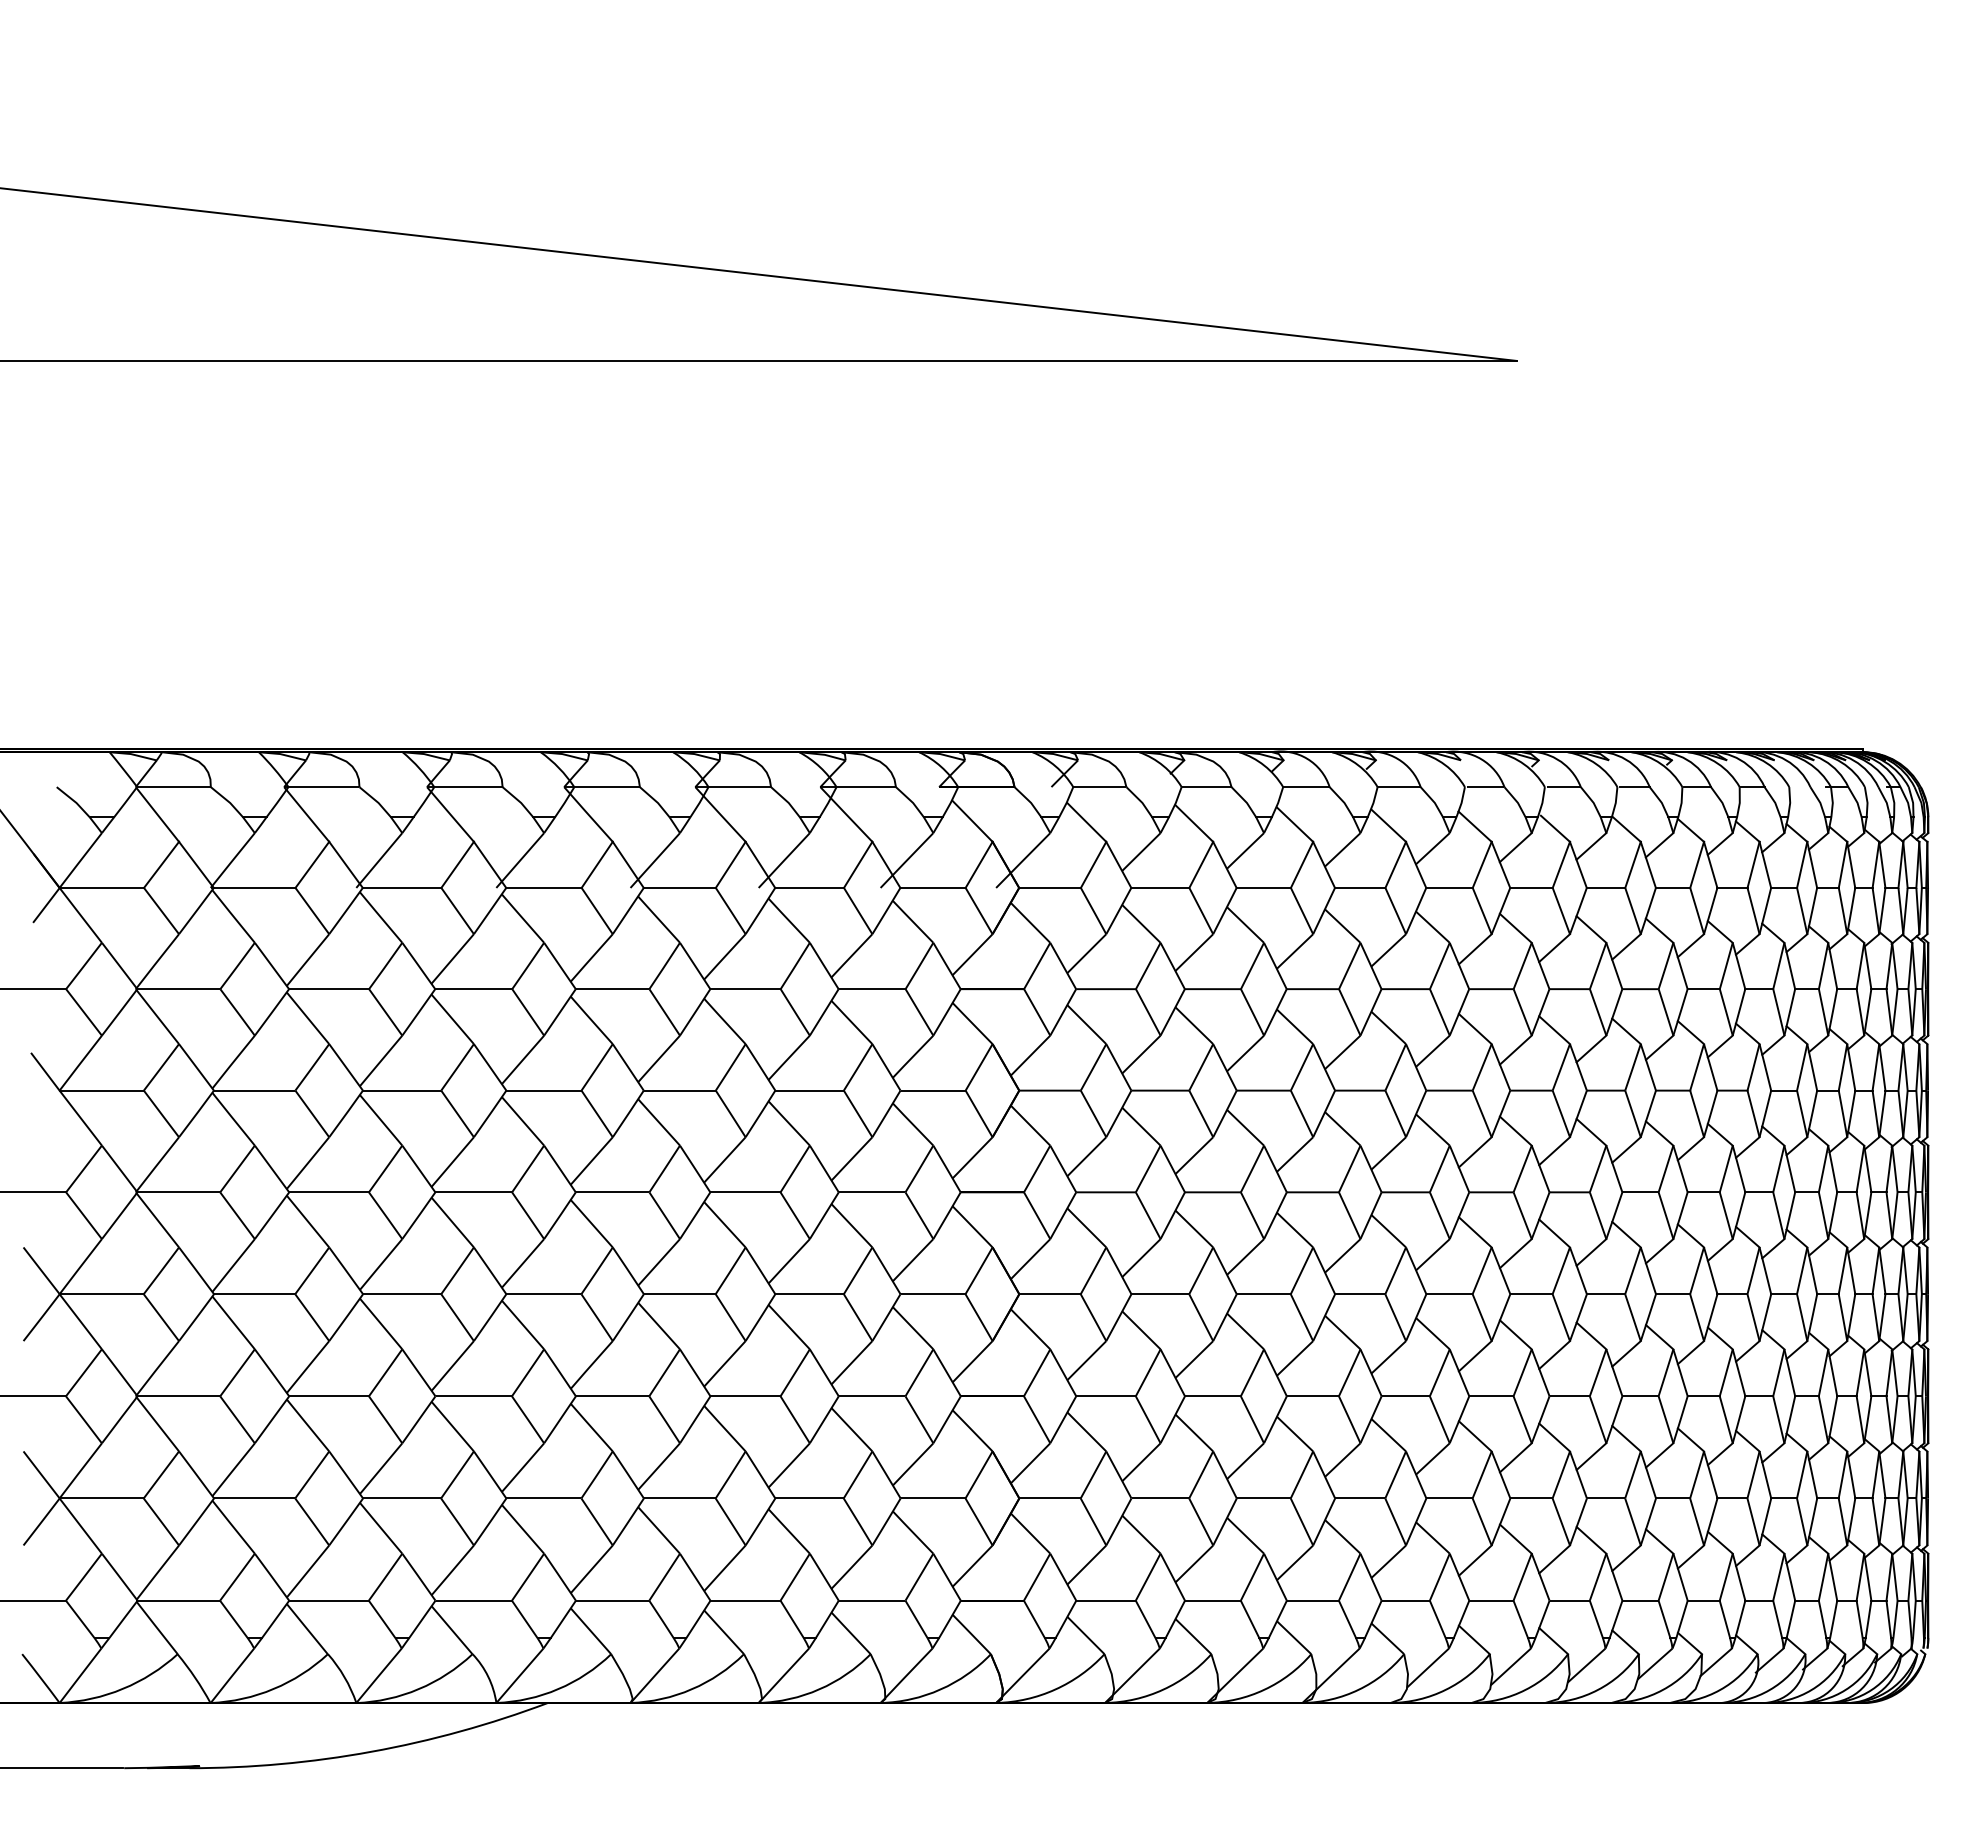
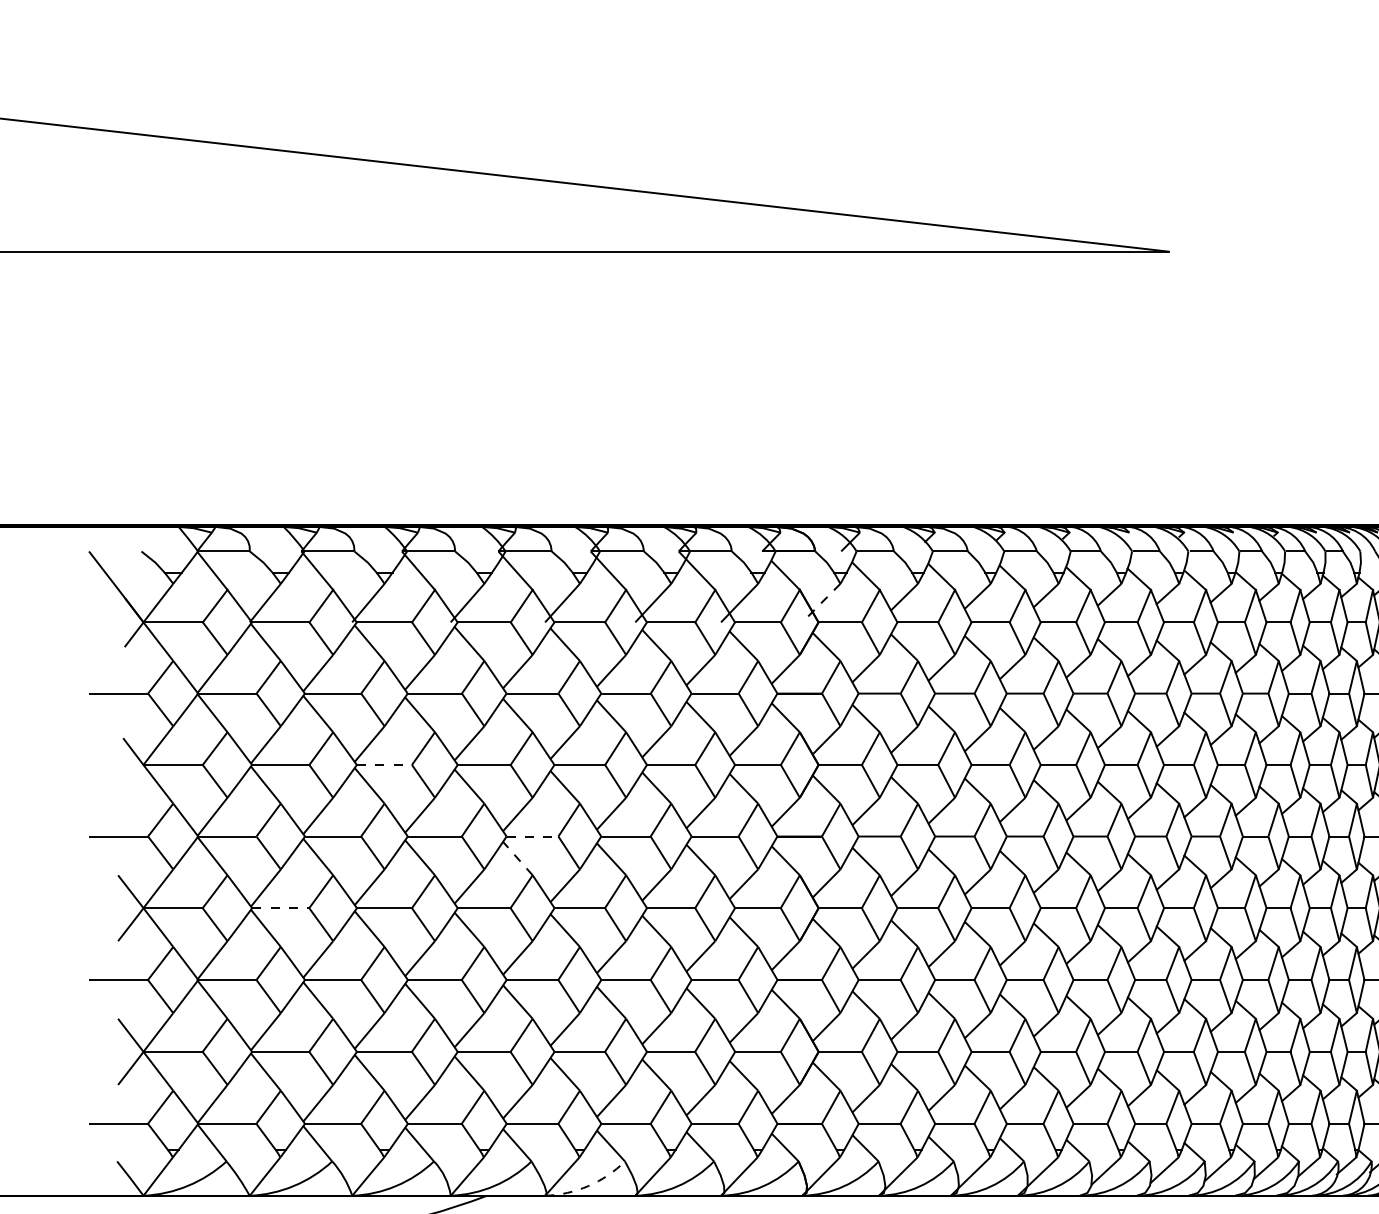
line: (1022, 861) -> (820, 603), solid -> dashed
line: (402, 1090) -> (384, 764), solid -> dashed
line: (611, 1192) -> (531, 836), solid -> dashed
line: (591, 1223) -> (517, 858), solid -> dashed
line: (255, 1294) -> (281, 908), solid -> dashed
arc: (691, 1689) -> (588, 1186), solid -> dashed

